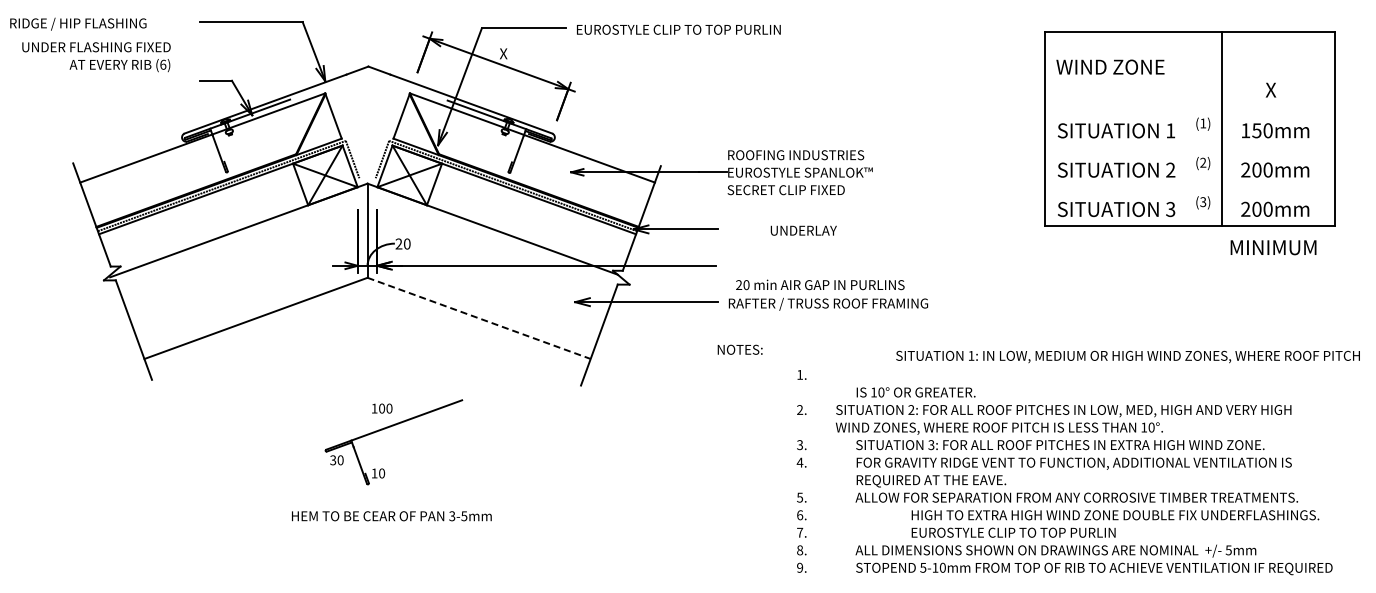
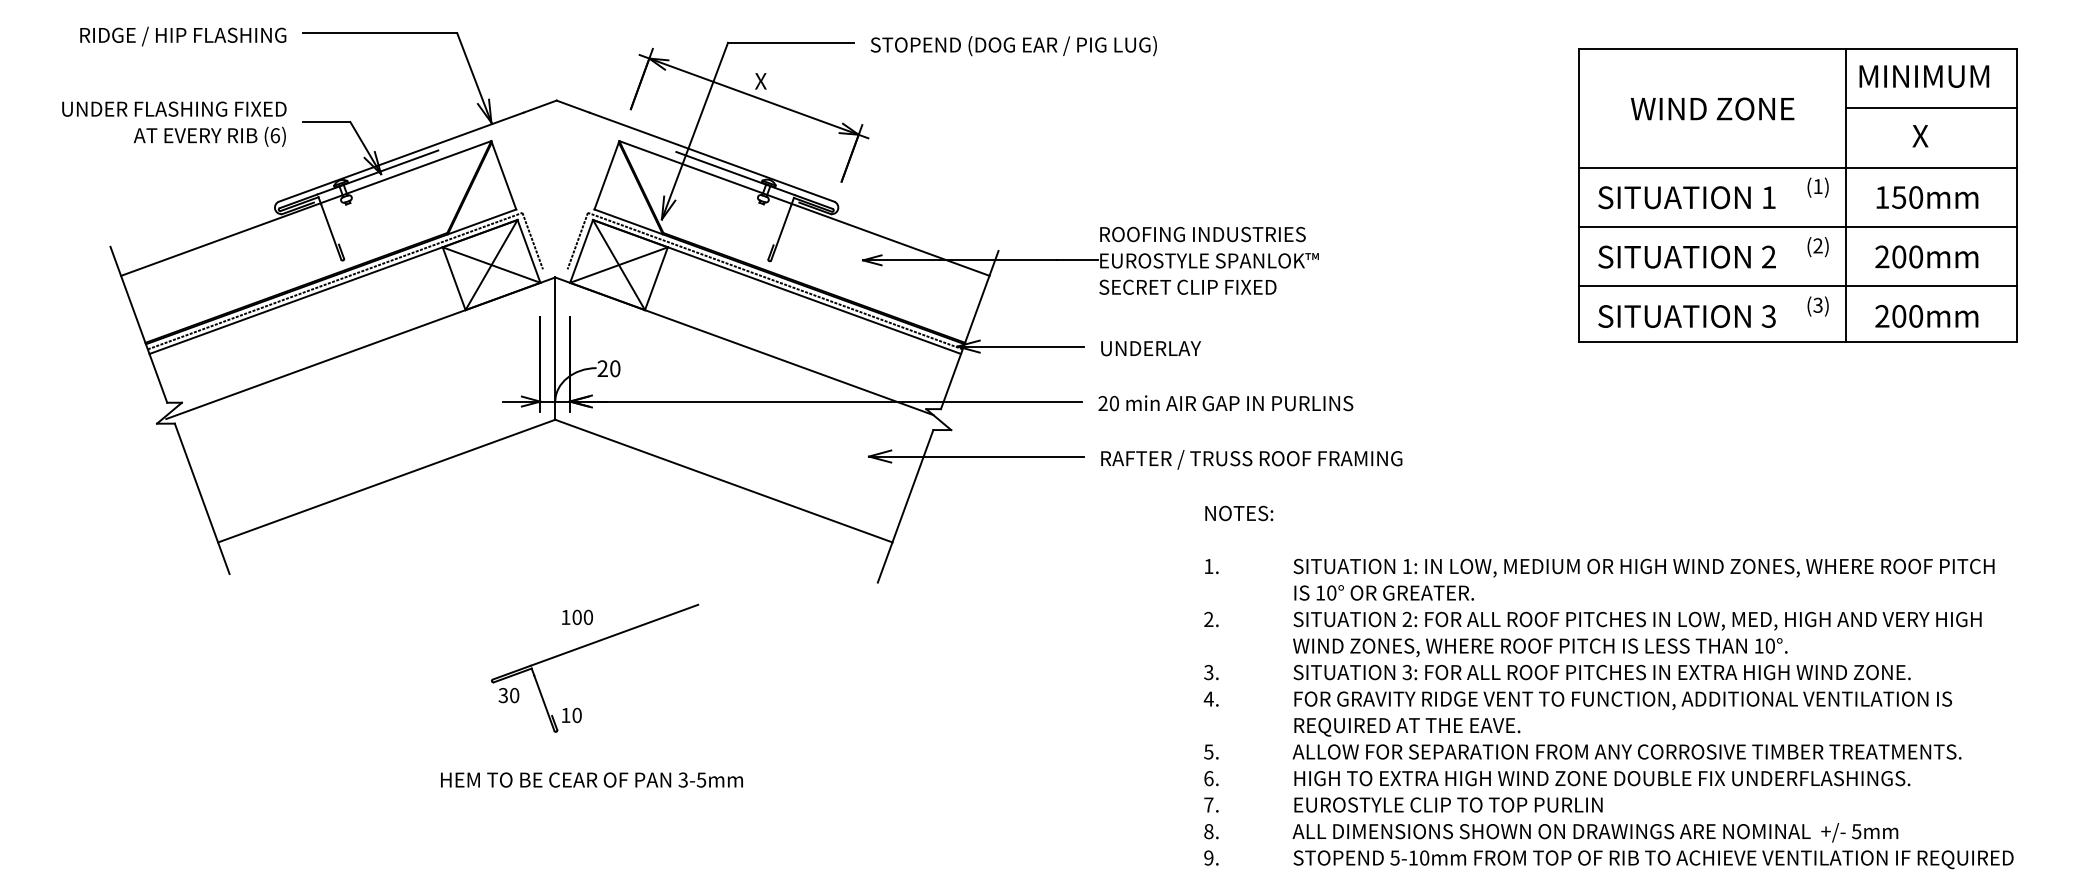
text: (78, 23) -> (183, 35), moved
text: (678, 30) -> (1025, 46), EUROSTYLE CLIP TO TOP PURLIN -> STOPEND (DOG EAR / PIG LUG)
text: (96, 57) -> (174, 124), moved
text: (1110, 66) -> (1712, 108), moved
line: (1277, 71) -> (1930, 108), added
line: (1189, 110) -> (1797, 166), added
line: (1189, 150) -> (1797, 227), added
line: (1189, 189) -> (1797, 286), added
text: (803, 230) -> (1150, 348), moved
text: (1273, 247) -> (1924, 76), moved
text: (820, 284) -> (1226, 402), moved
line: (479, 318) -> (724, 481), dashed -> solid
text: (739, 349) -> (1238, 512), moved
text: (1127, 356) -> (1643, 567), moved
text: (1063, 419) -> (1637, 633), moved
text: (1115, 523) -> (1602, 791), moved

